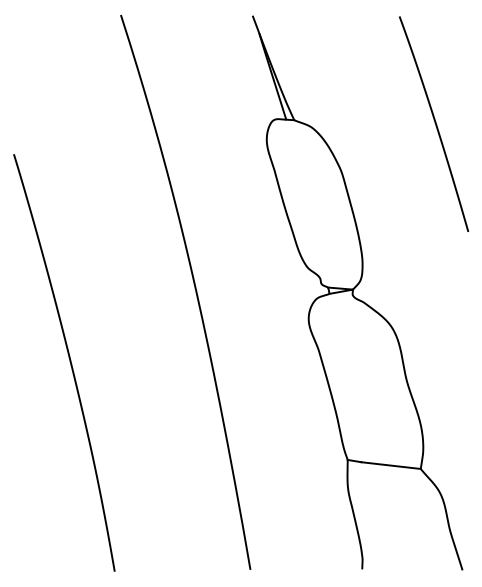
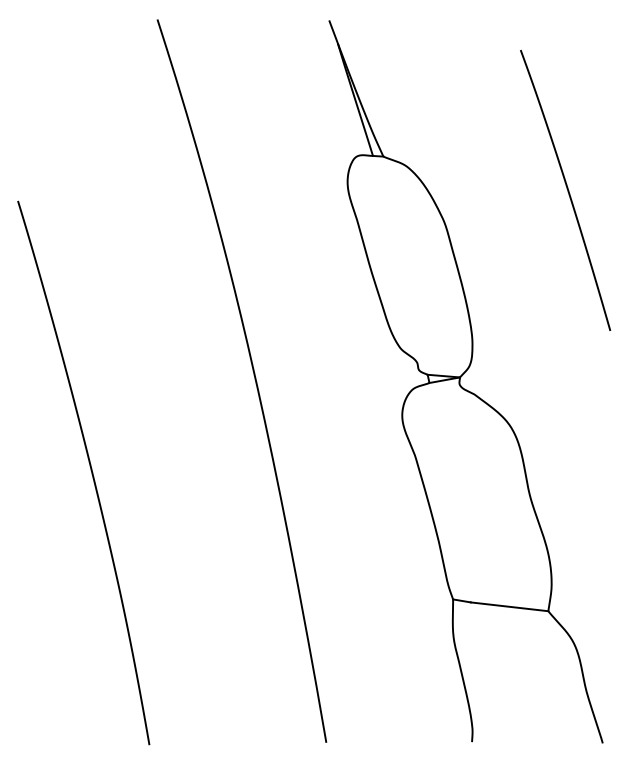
curve: (434, 123) -> (566, 189), moved

